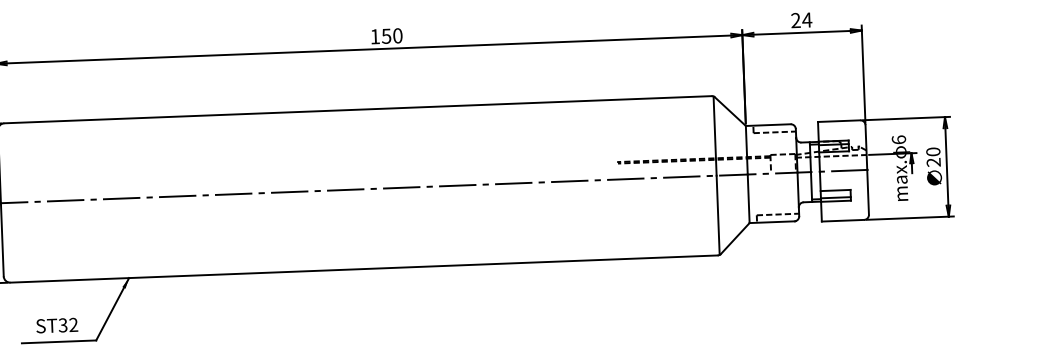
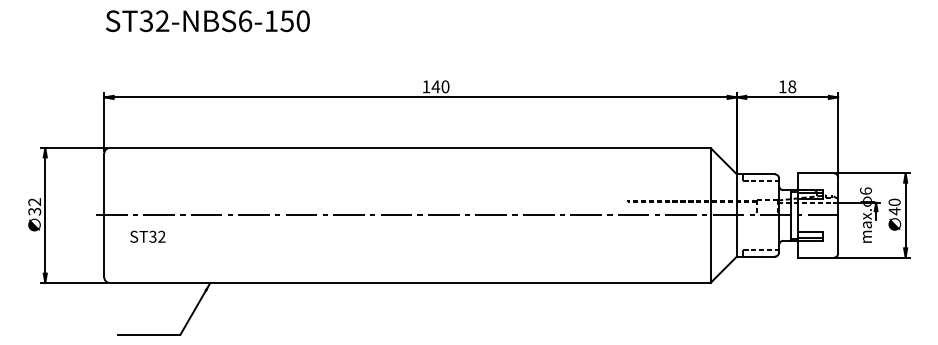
text: (801, 19) -> (787, 86), 24 -> 18
text: (386, 35) -> (435, 86), 150 -> 140
text: (933, 162) -> (894, 211), 20 -> 40
text: (56, 325) -> (147, 236), moved

